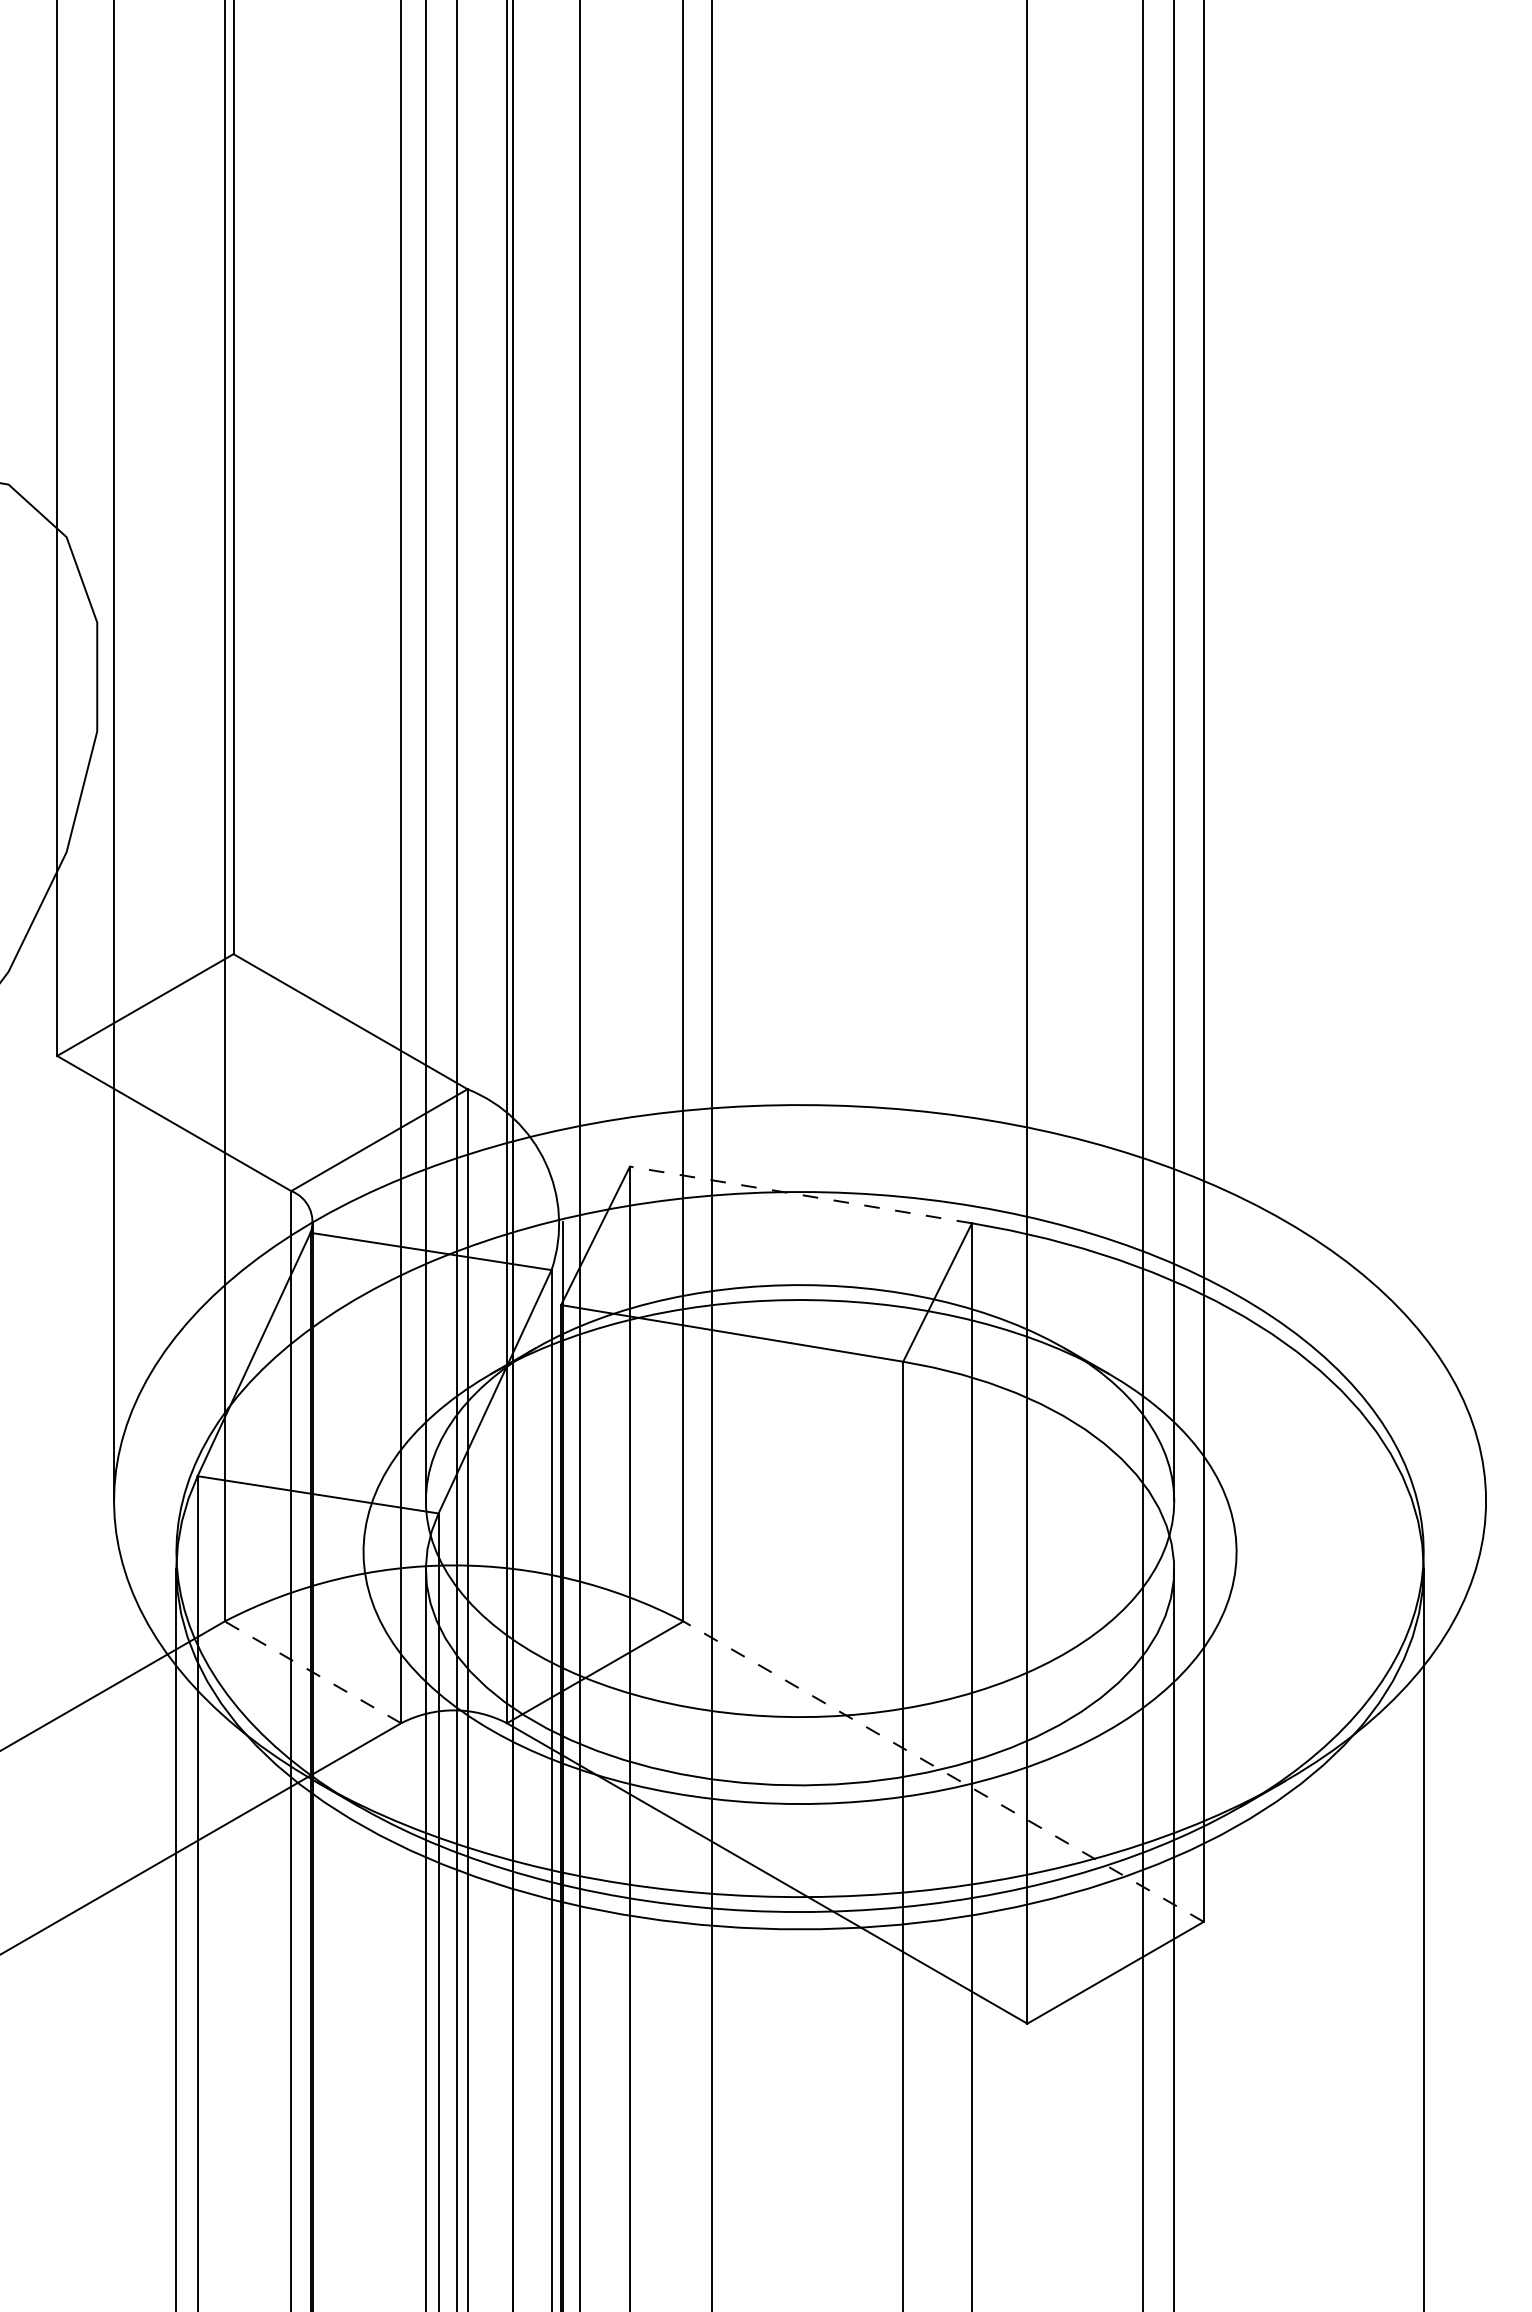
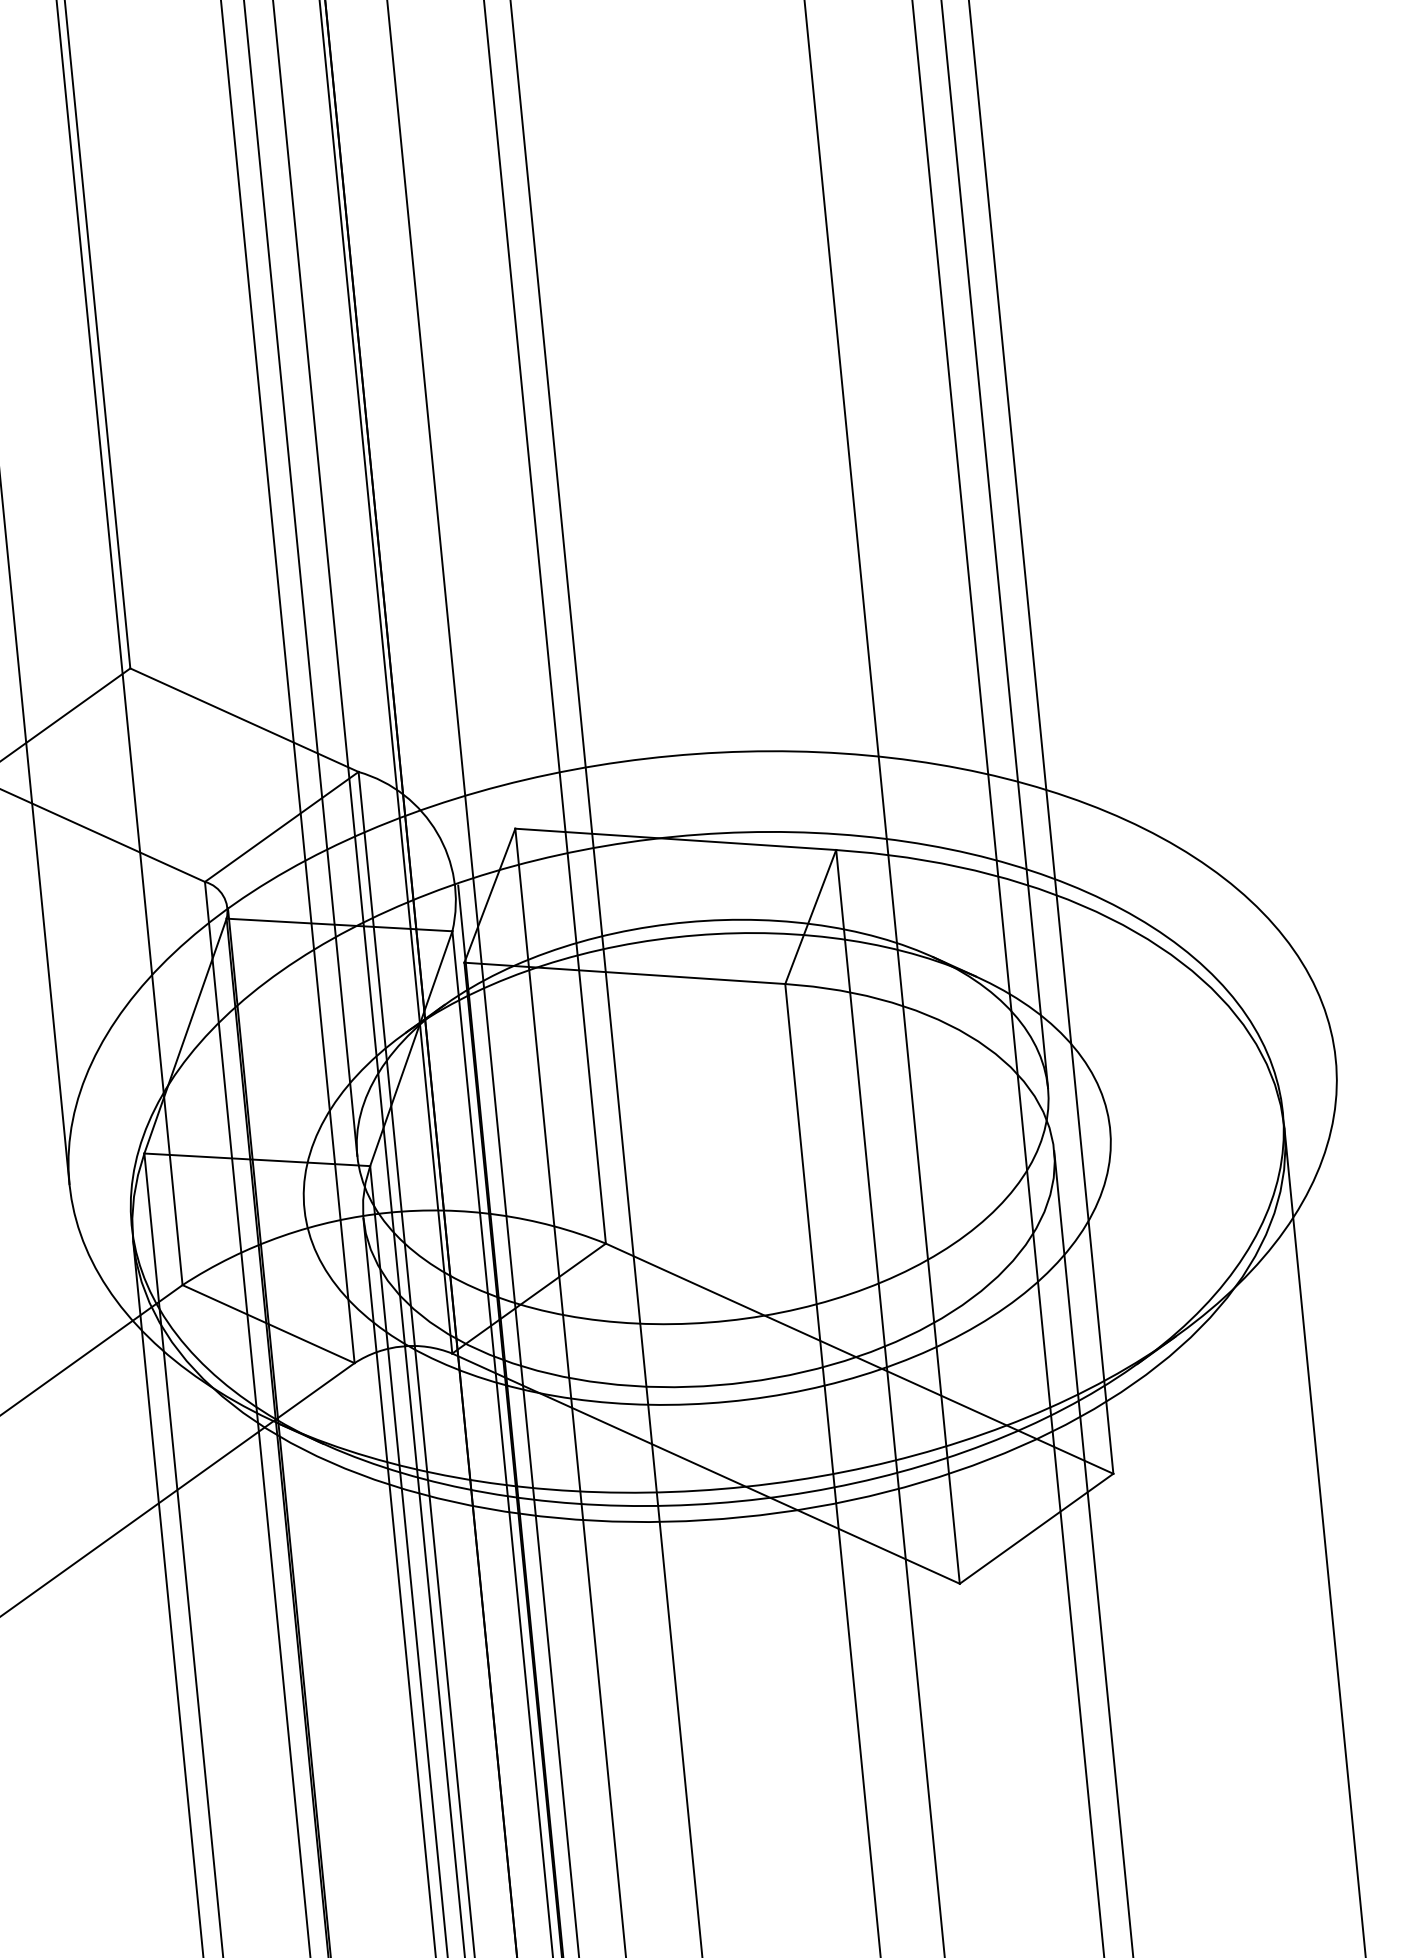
line: (800, 1194) -> (675, 838), dashed -> solid
line: (312, 1672) -> (268, 1324), dashed -> solid
line: (943, 1771) -> (859, 1358), dashed -> solid

